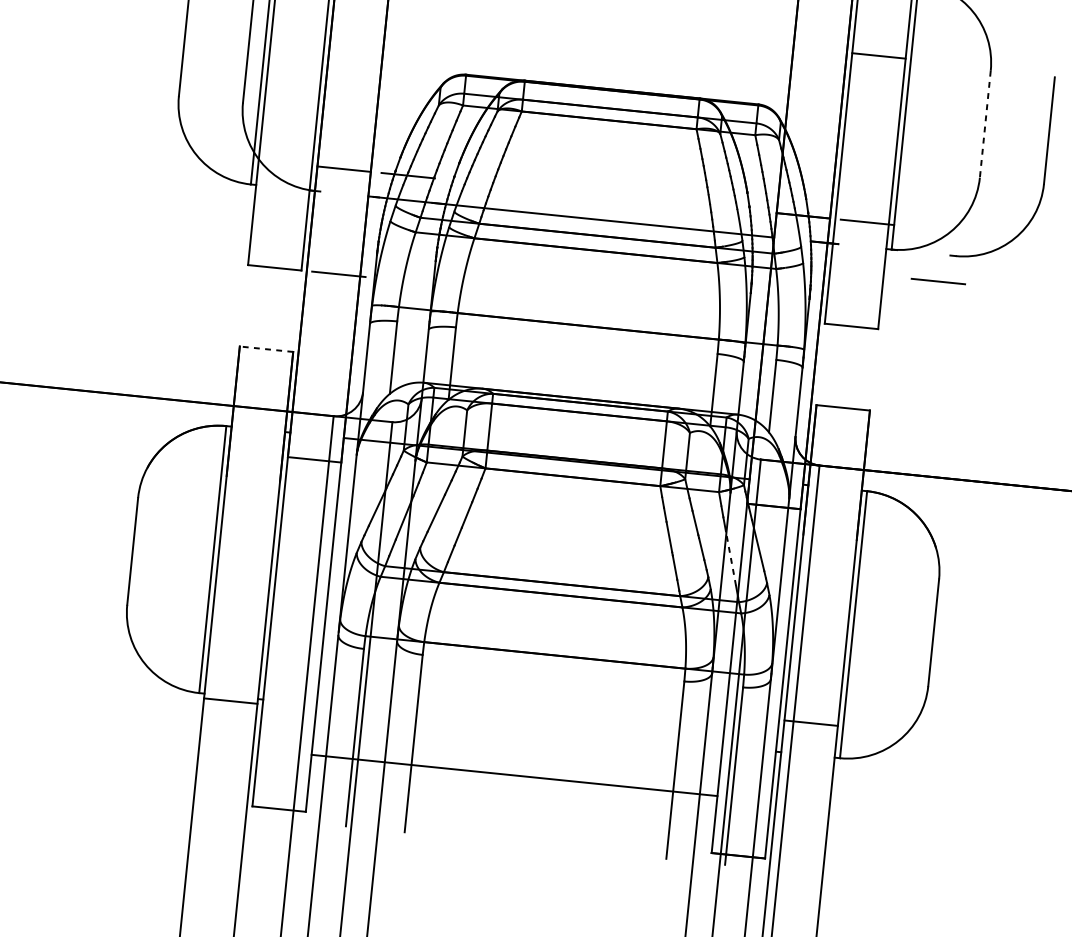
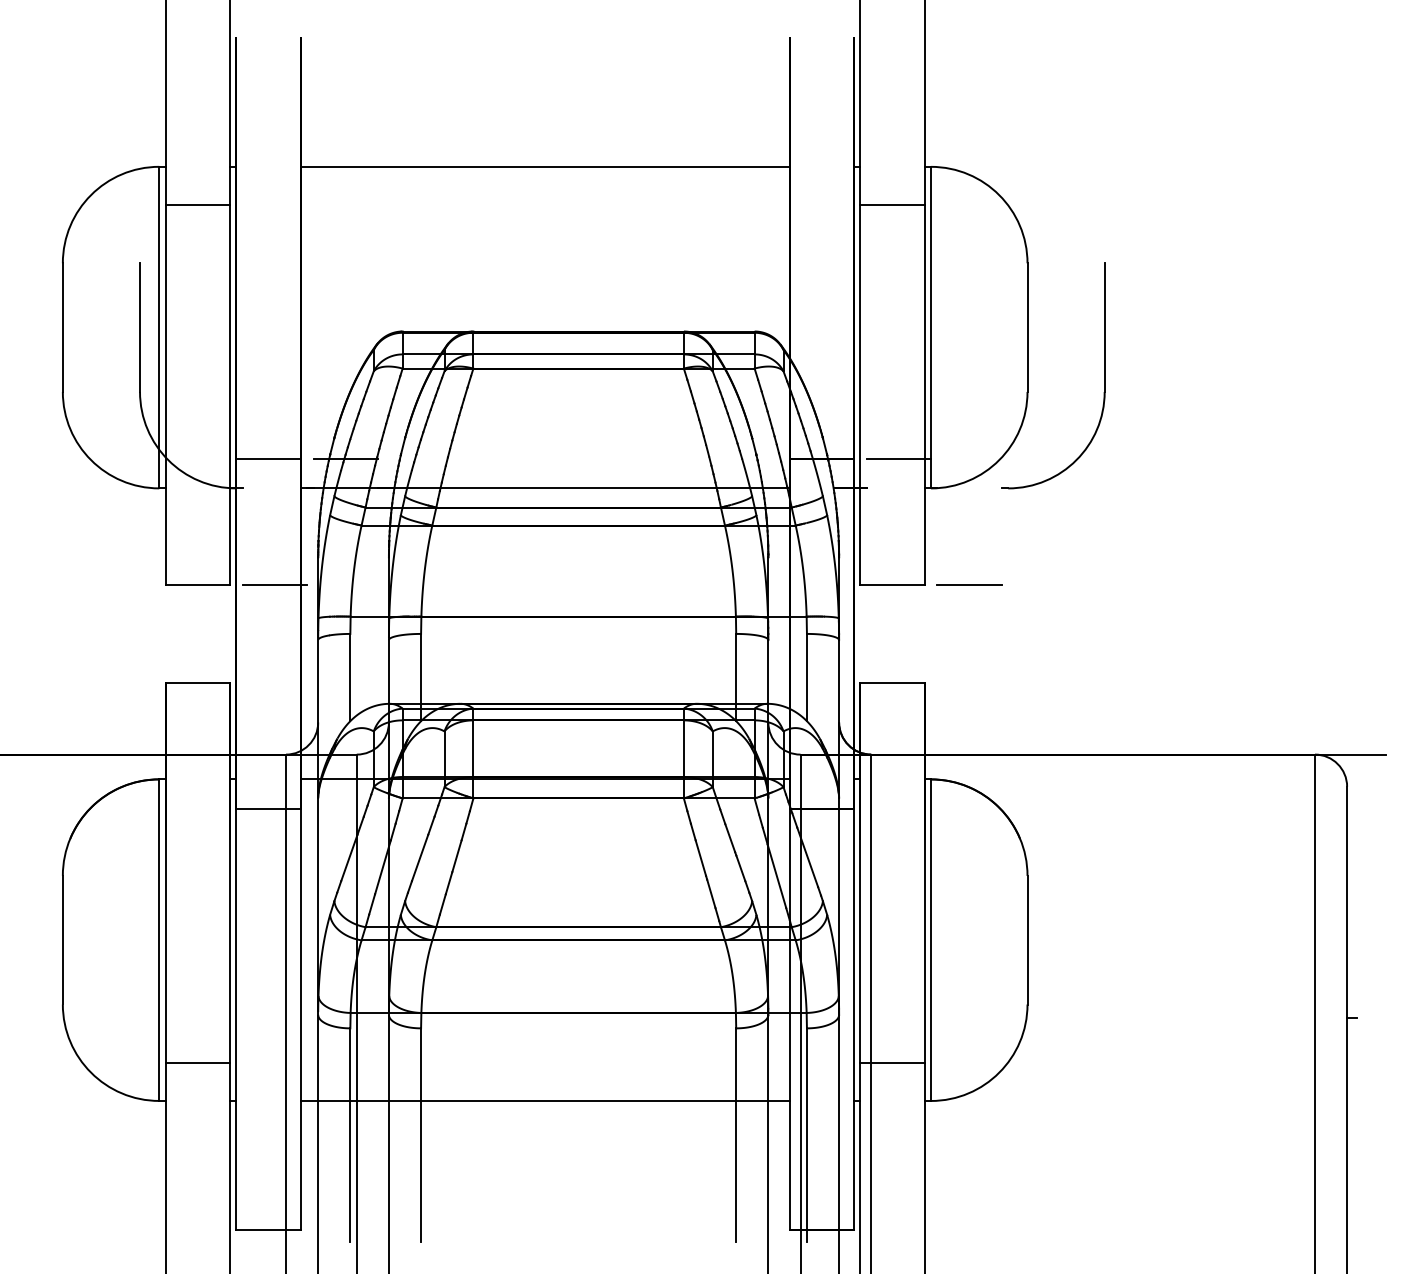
line: (878, 56) -> (892, 205), moved
line: (985, 124) -> (1027, 328), dashed -> solid
line: (938, 281) -> (969, 584), moved
line: (266, 348) -> (197, 682), dashed -> solid
line: (730, 557) -> (776, 875), dashed -> solid
line: (230, 700) -> (197, 1062), moved
line: (514, 775) -> (544, 1100), moved

